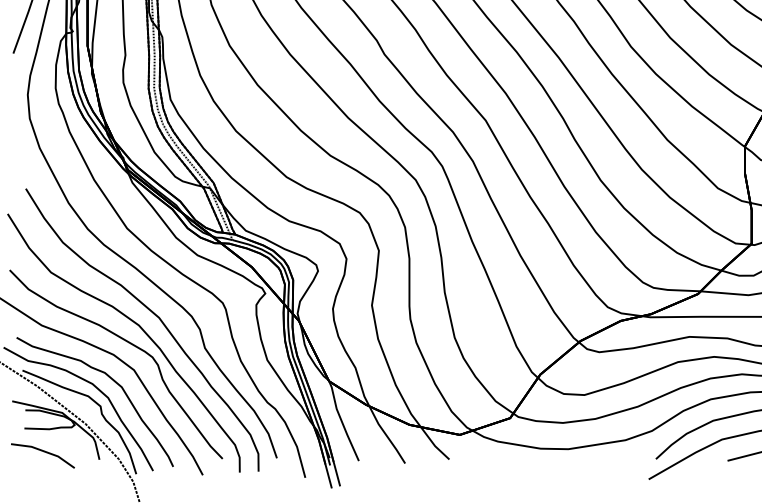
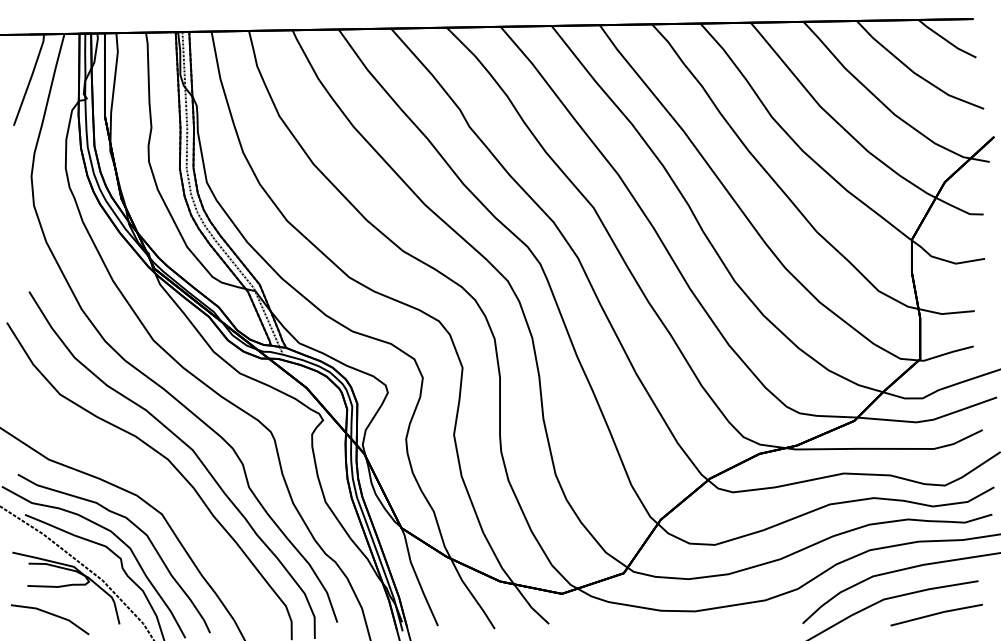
curve: (127, 342) -> (153, 480), removed

